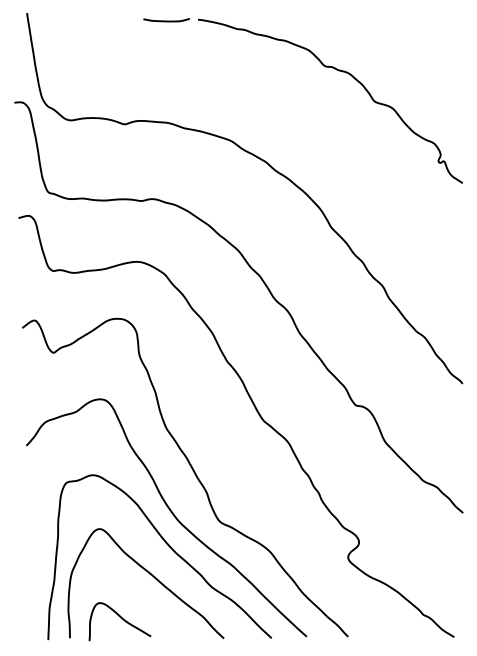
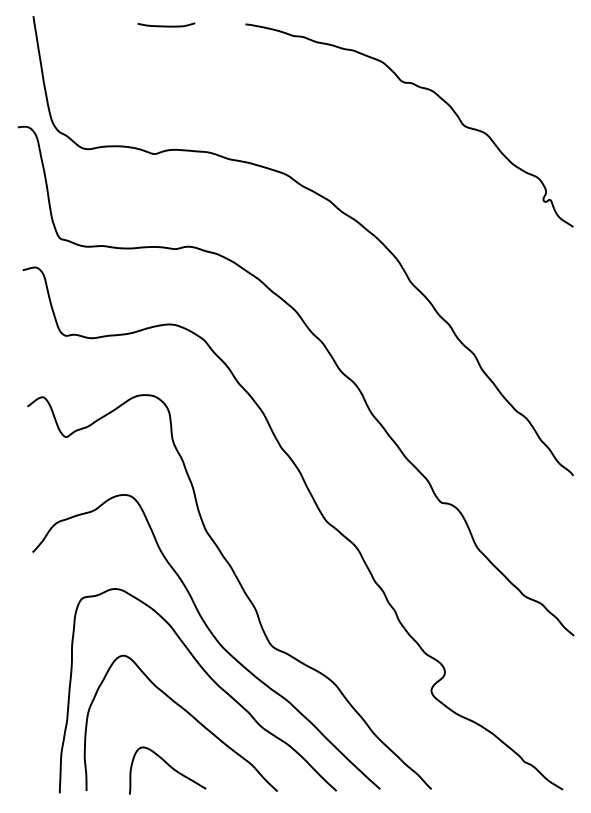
curve: (166, 20) -> (166, 25), moved
curve: (120, 618) -> (168, 766), moved

